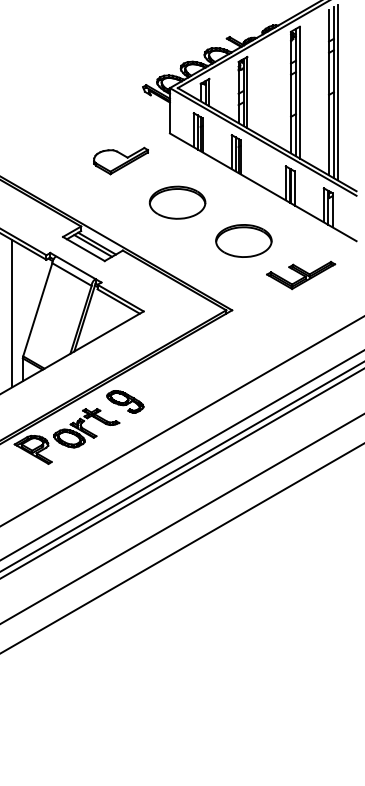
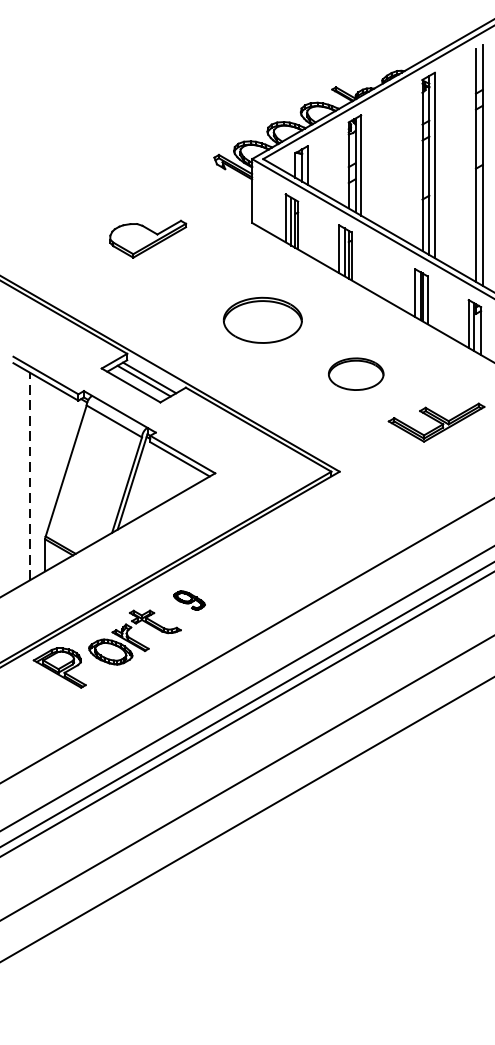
line: (337, 92) -> (487, 165), removed
part: (120, 160) -> (147, 238), moved
part: (243, 240) -> (355, 373), size x0.7
line: (12, 313) -> (30, 476), solid -> dashed
part: (125, 401) -> (189, 600), size x0.6

